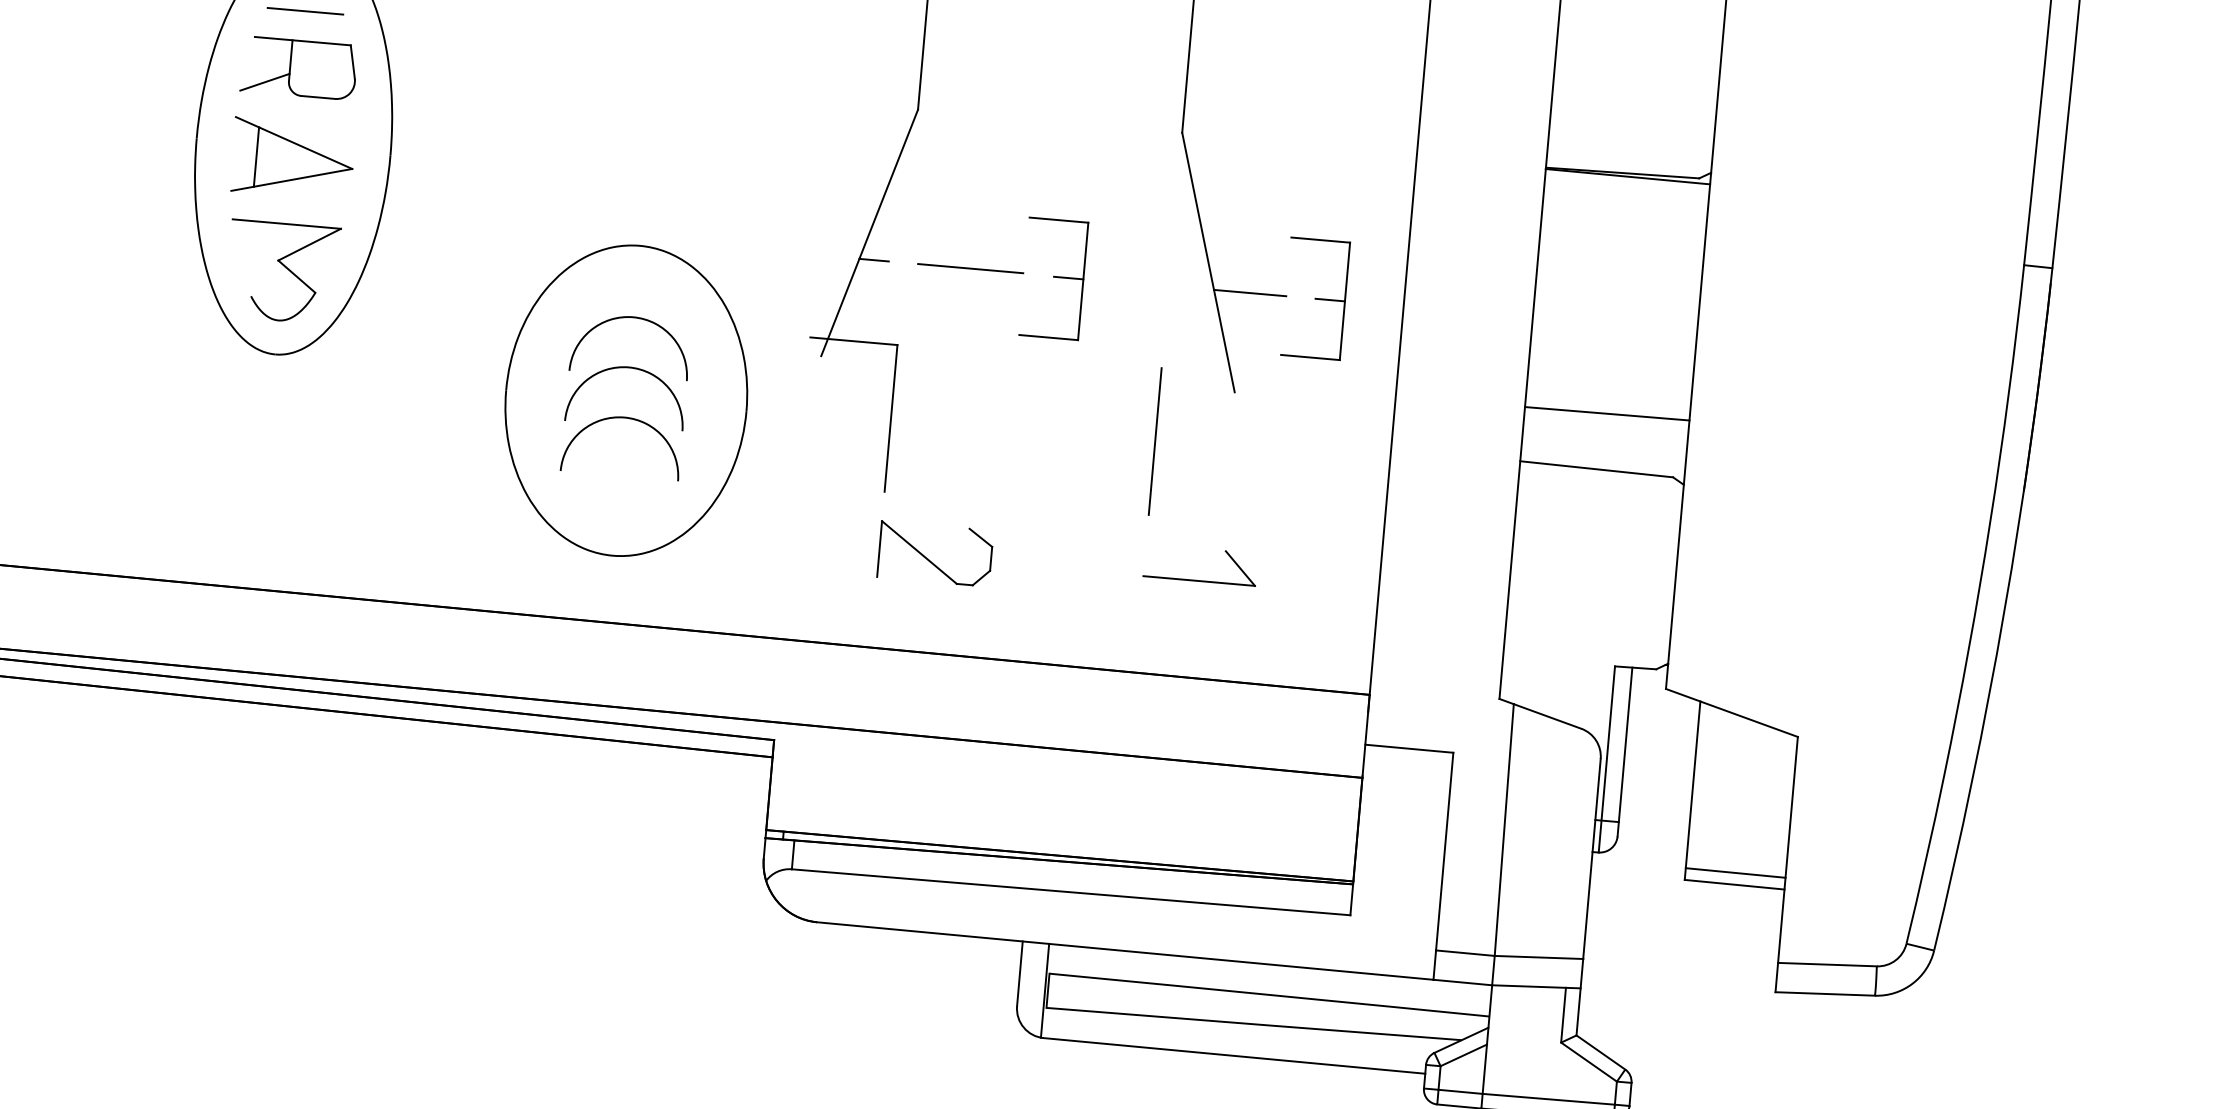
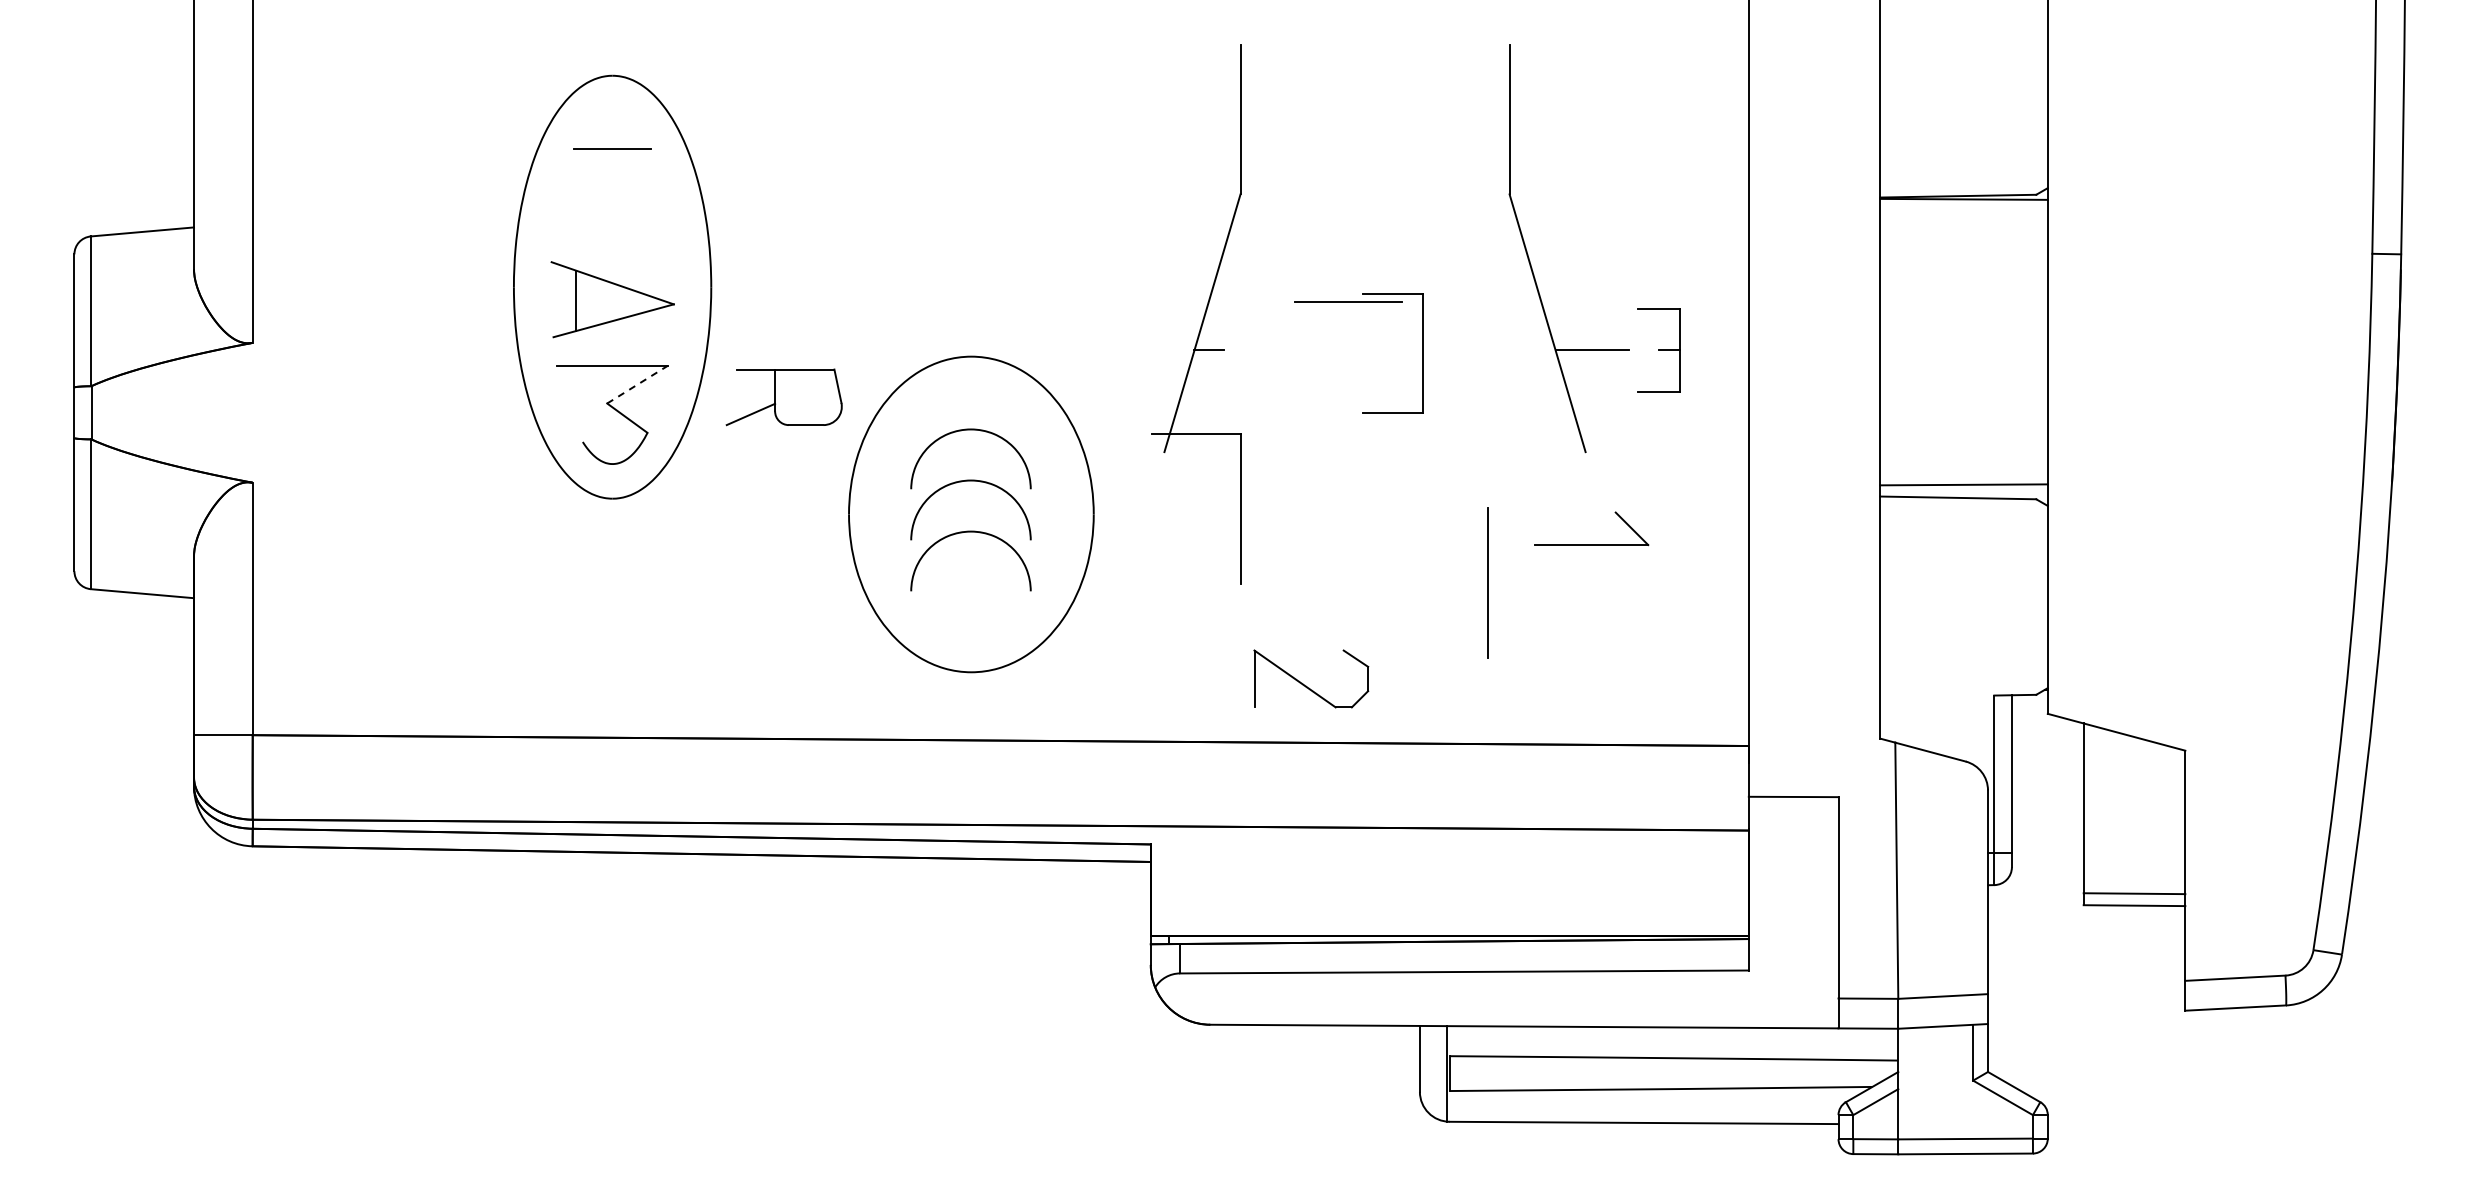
part: (298, 68) -> (783, 397), moved
line: (309, 244) -> (637, 384), solid -> dashed
line: (970, 267) -> (1348, 301), moved
line: (1068, 278) -> (1407, 351), removed
part: (1314, 298) -> (1658, 350), size x0.7
line: (1606, 413) -> (1963, 484), moved
line: (1155, 441) -> (1487, 582), moved
part: (930, 559) -> (1306, 685), moved
part: (1199, 580) -> (1591, 544), moved

